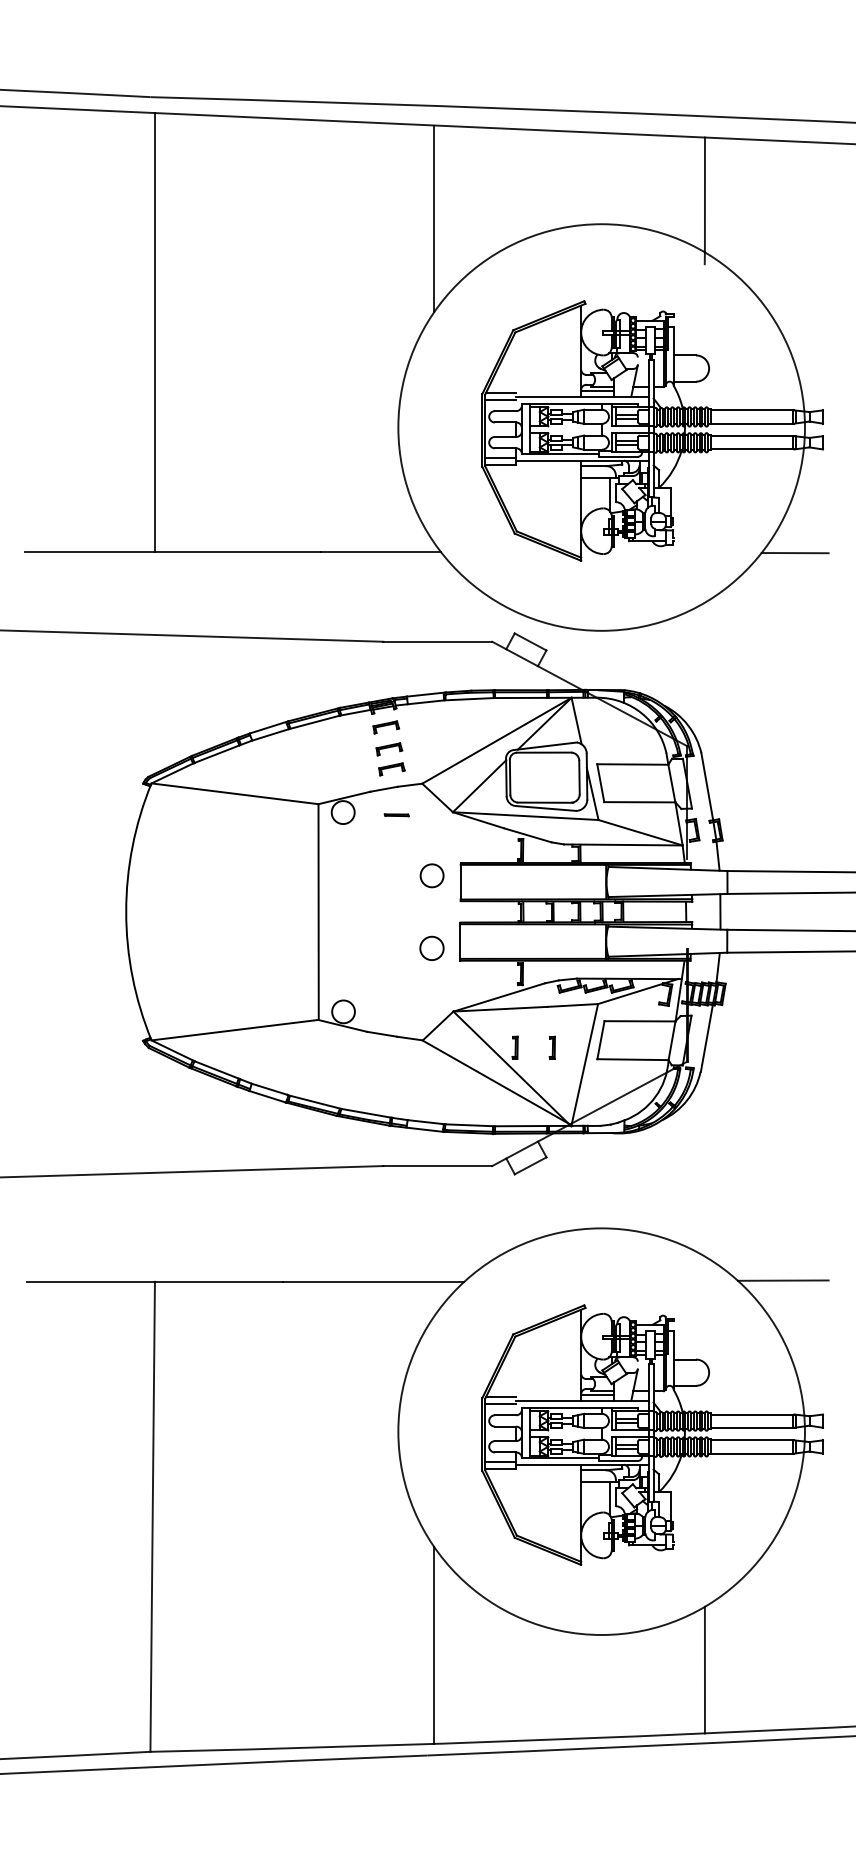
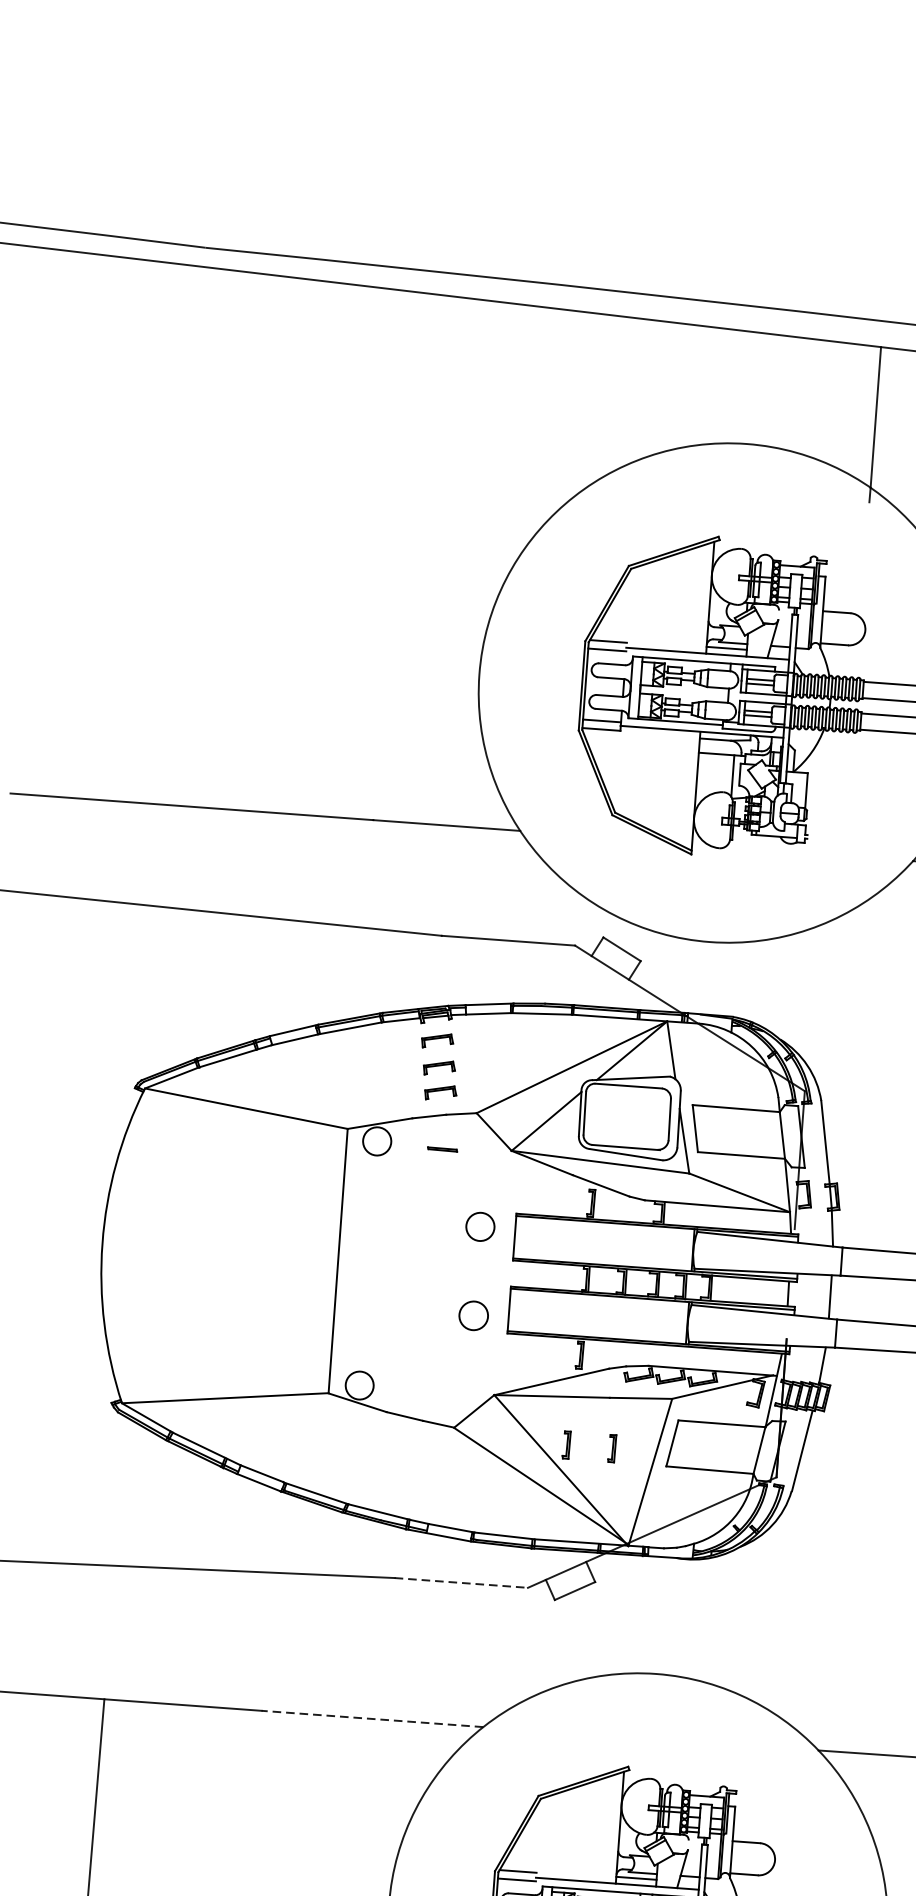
line: (434, 218) -> (542, 421), removed
line: (155, 332) -> (190, 536), removed
line: (438, 1166) -> (462, 1583), solid -> dashed
line: (373, 1281) -> (372, 1718), solid -> dashed

